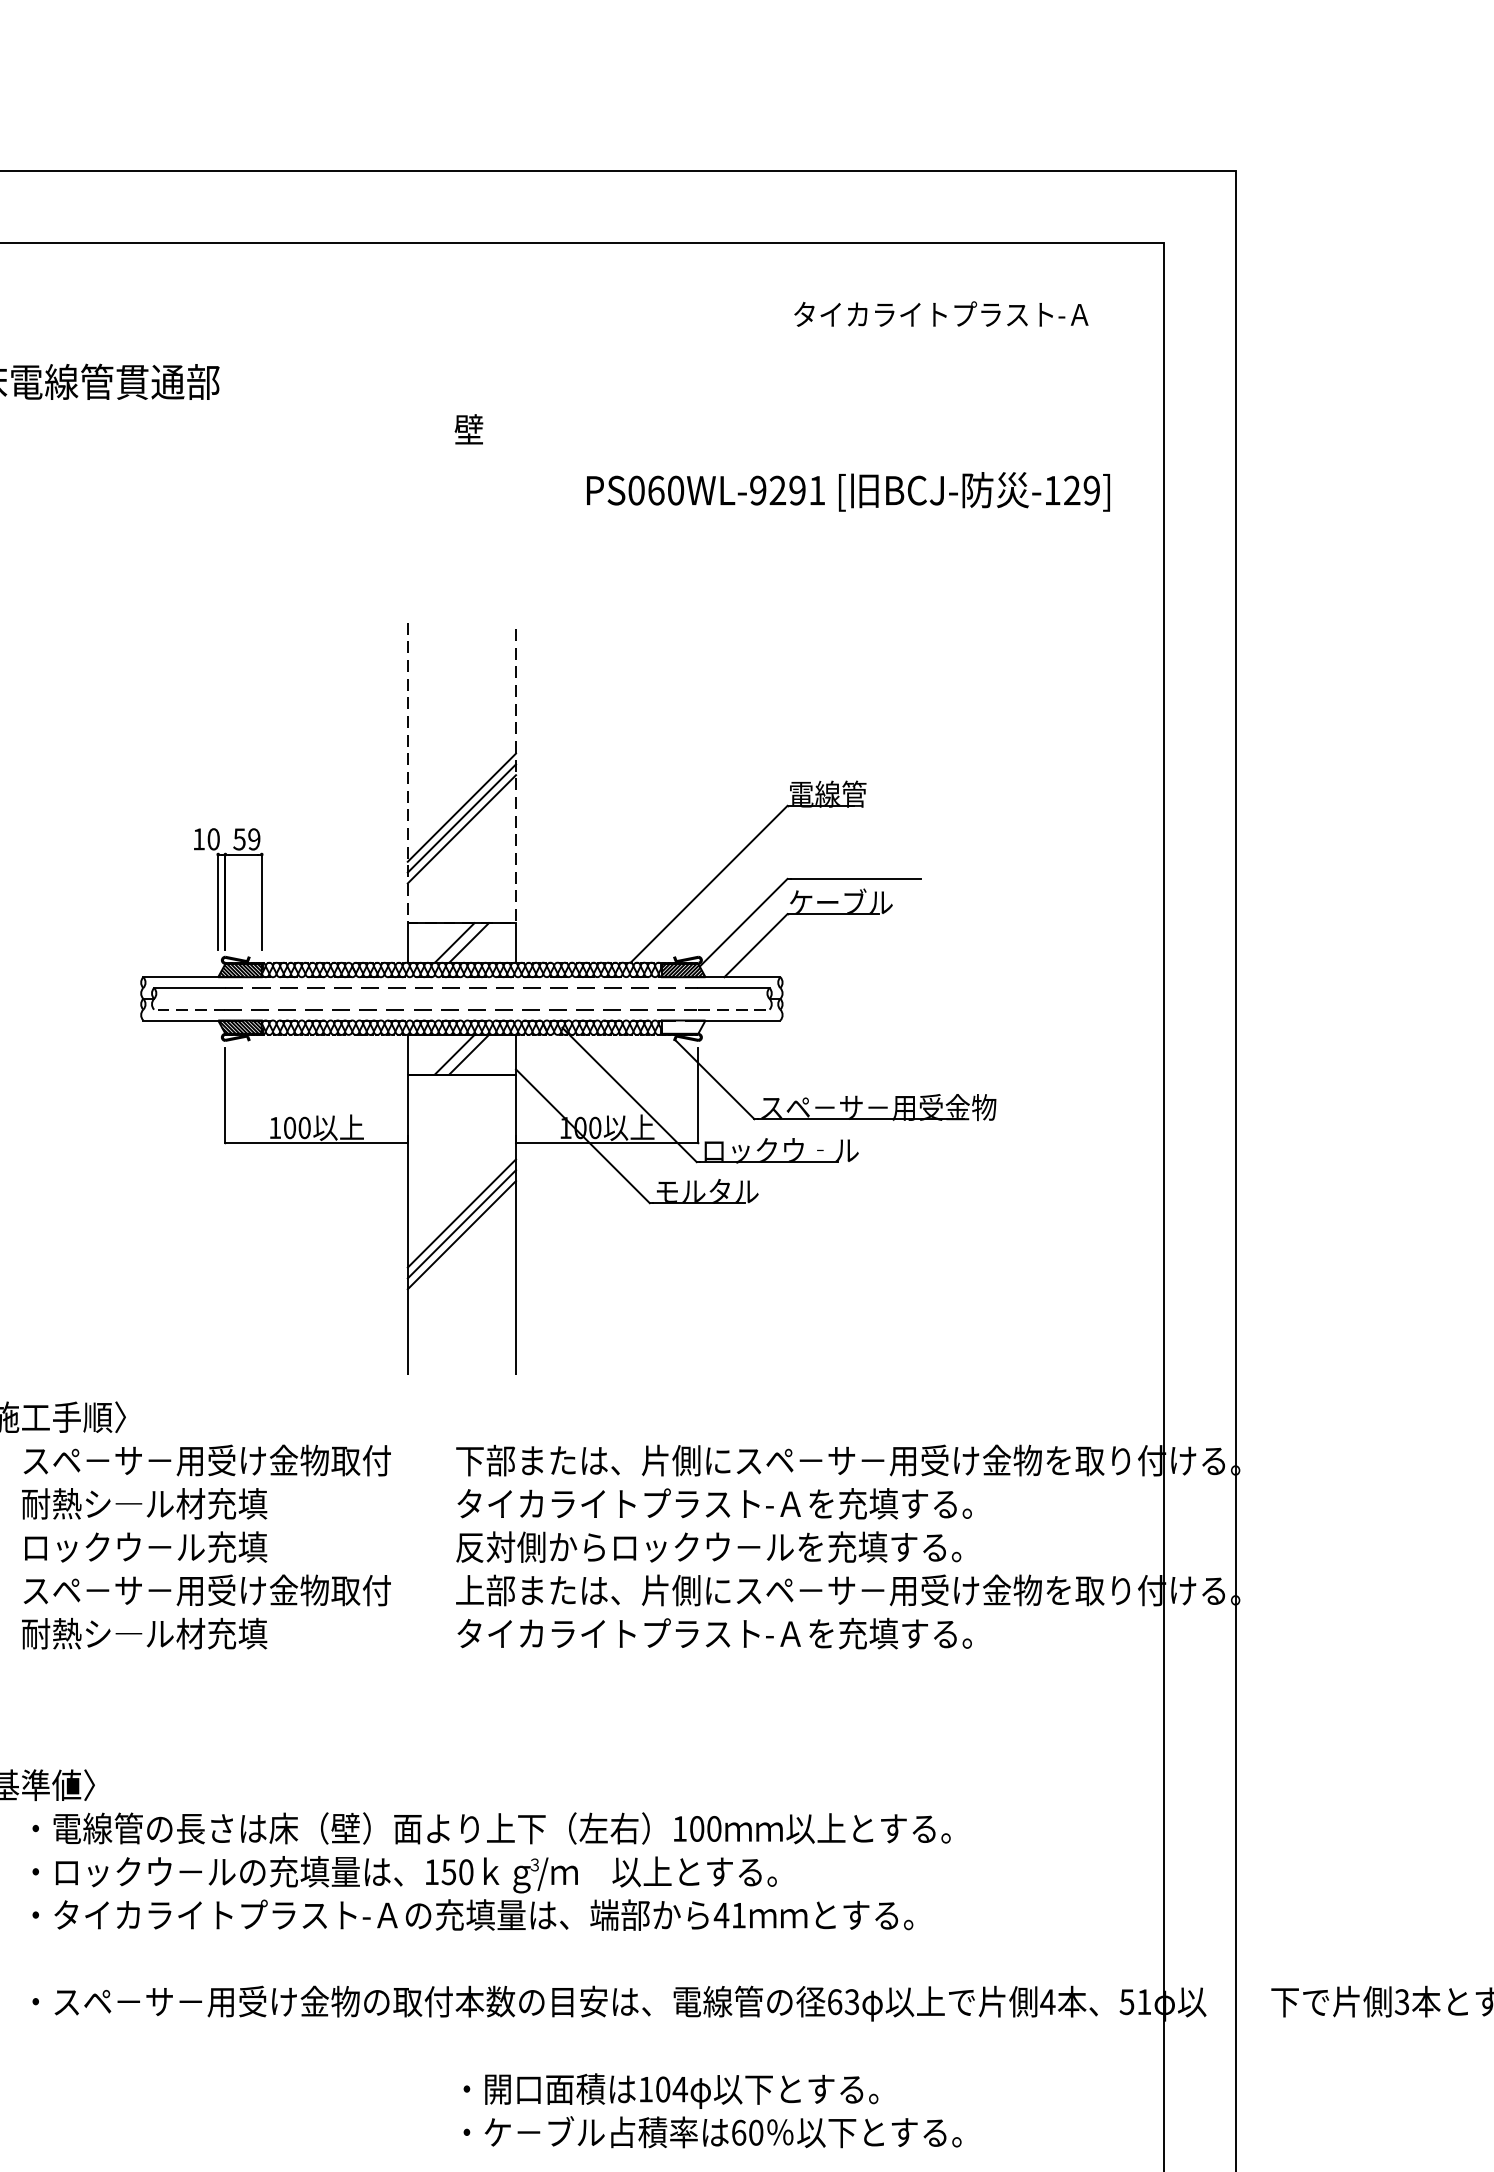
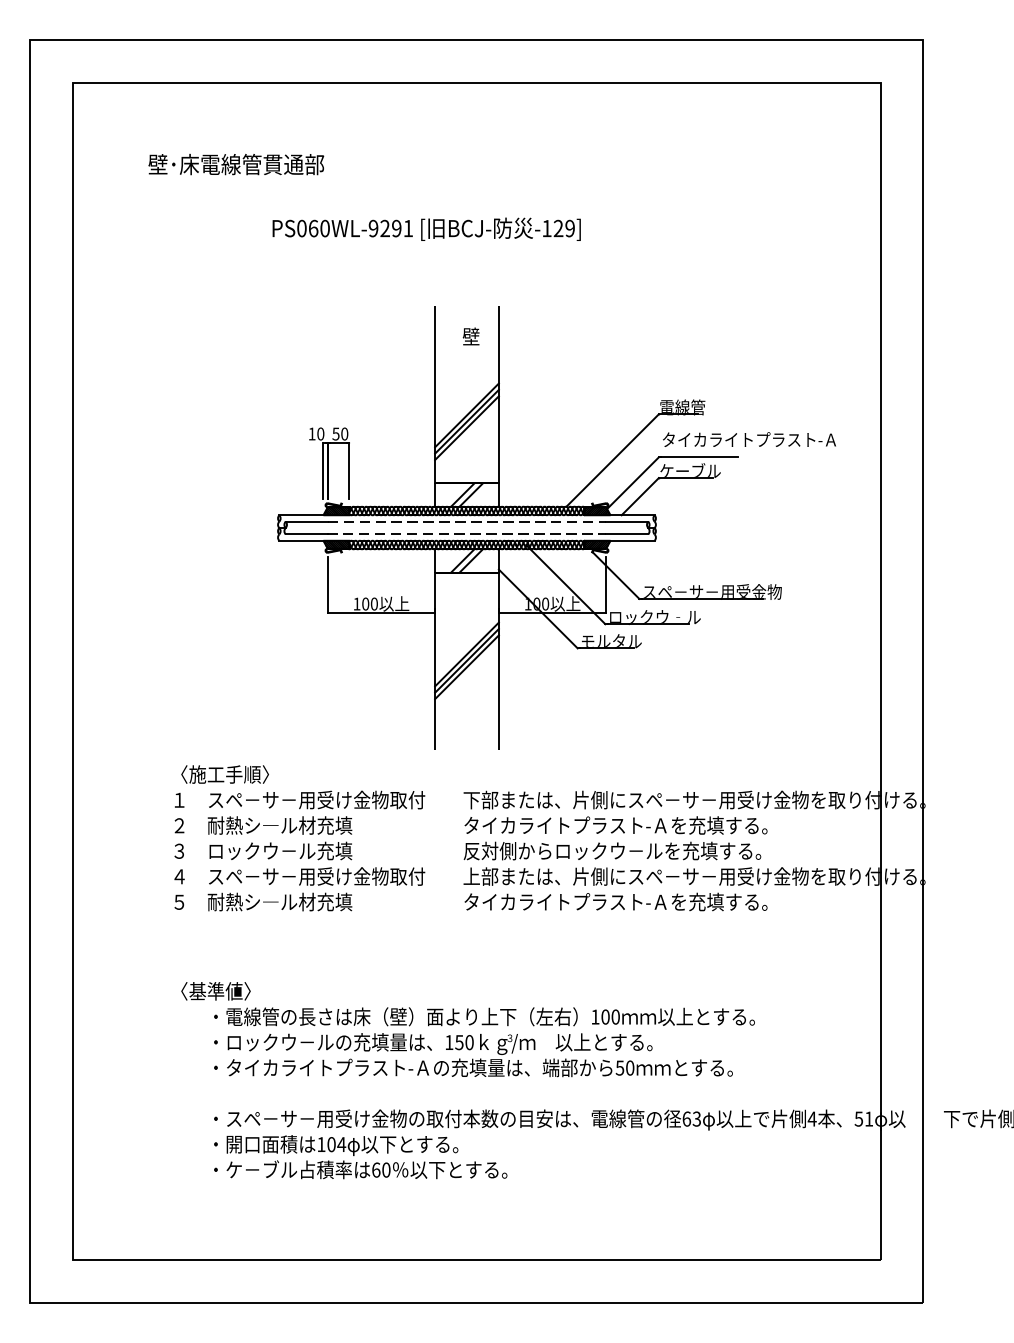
text: (941, 313) -> (749, 439), moved
text: (467, 429) -> (470, 336), moved
text: (848, 490) -> (426, 228), moved
text: (253, 838) -> (344, 433), 59 -> 50
line: (462, 923) -> (467, 483), dashed -> solid
line: (189, 1009) -> (306, 534), dashed -> solid
line: (734, 1009) -> (627, 534), dashed -> solid
hatch: (683, 1026) -> (597, 544), added
text: (729, 1914) -> (624, 1067), 41 -> 50
text: (712, 2111) -> (360, 1157), moved

